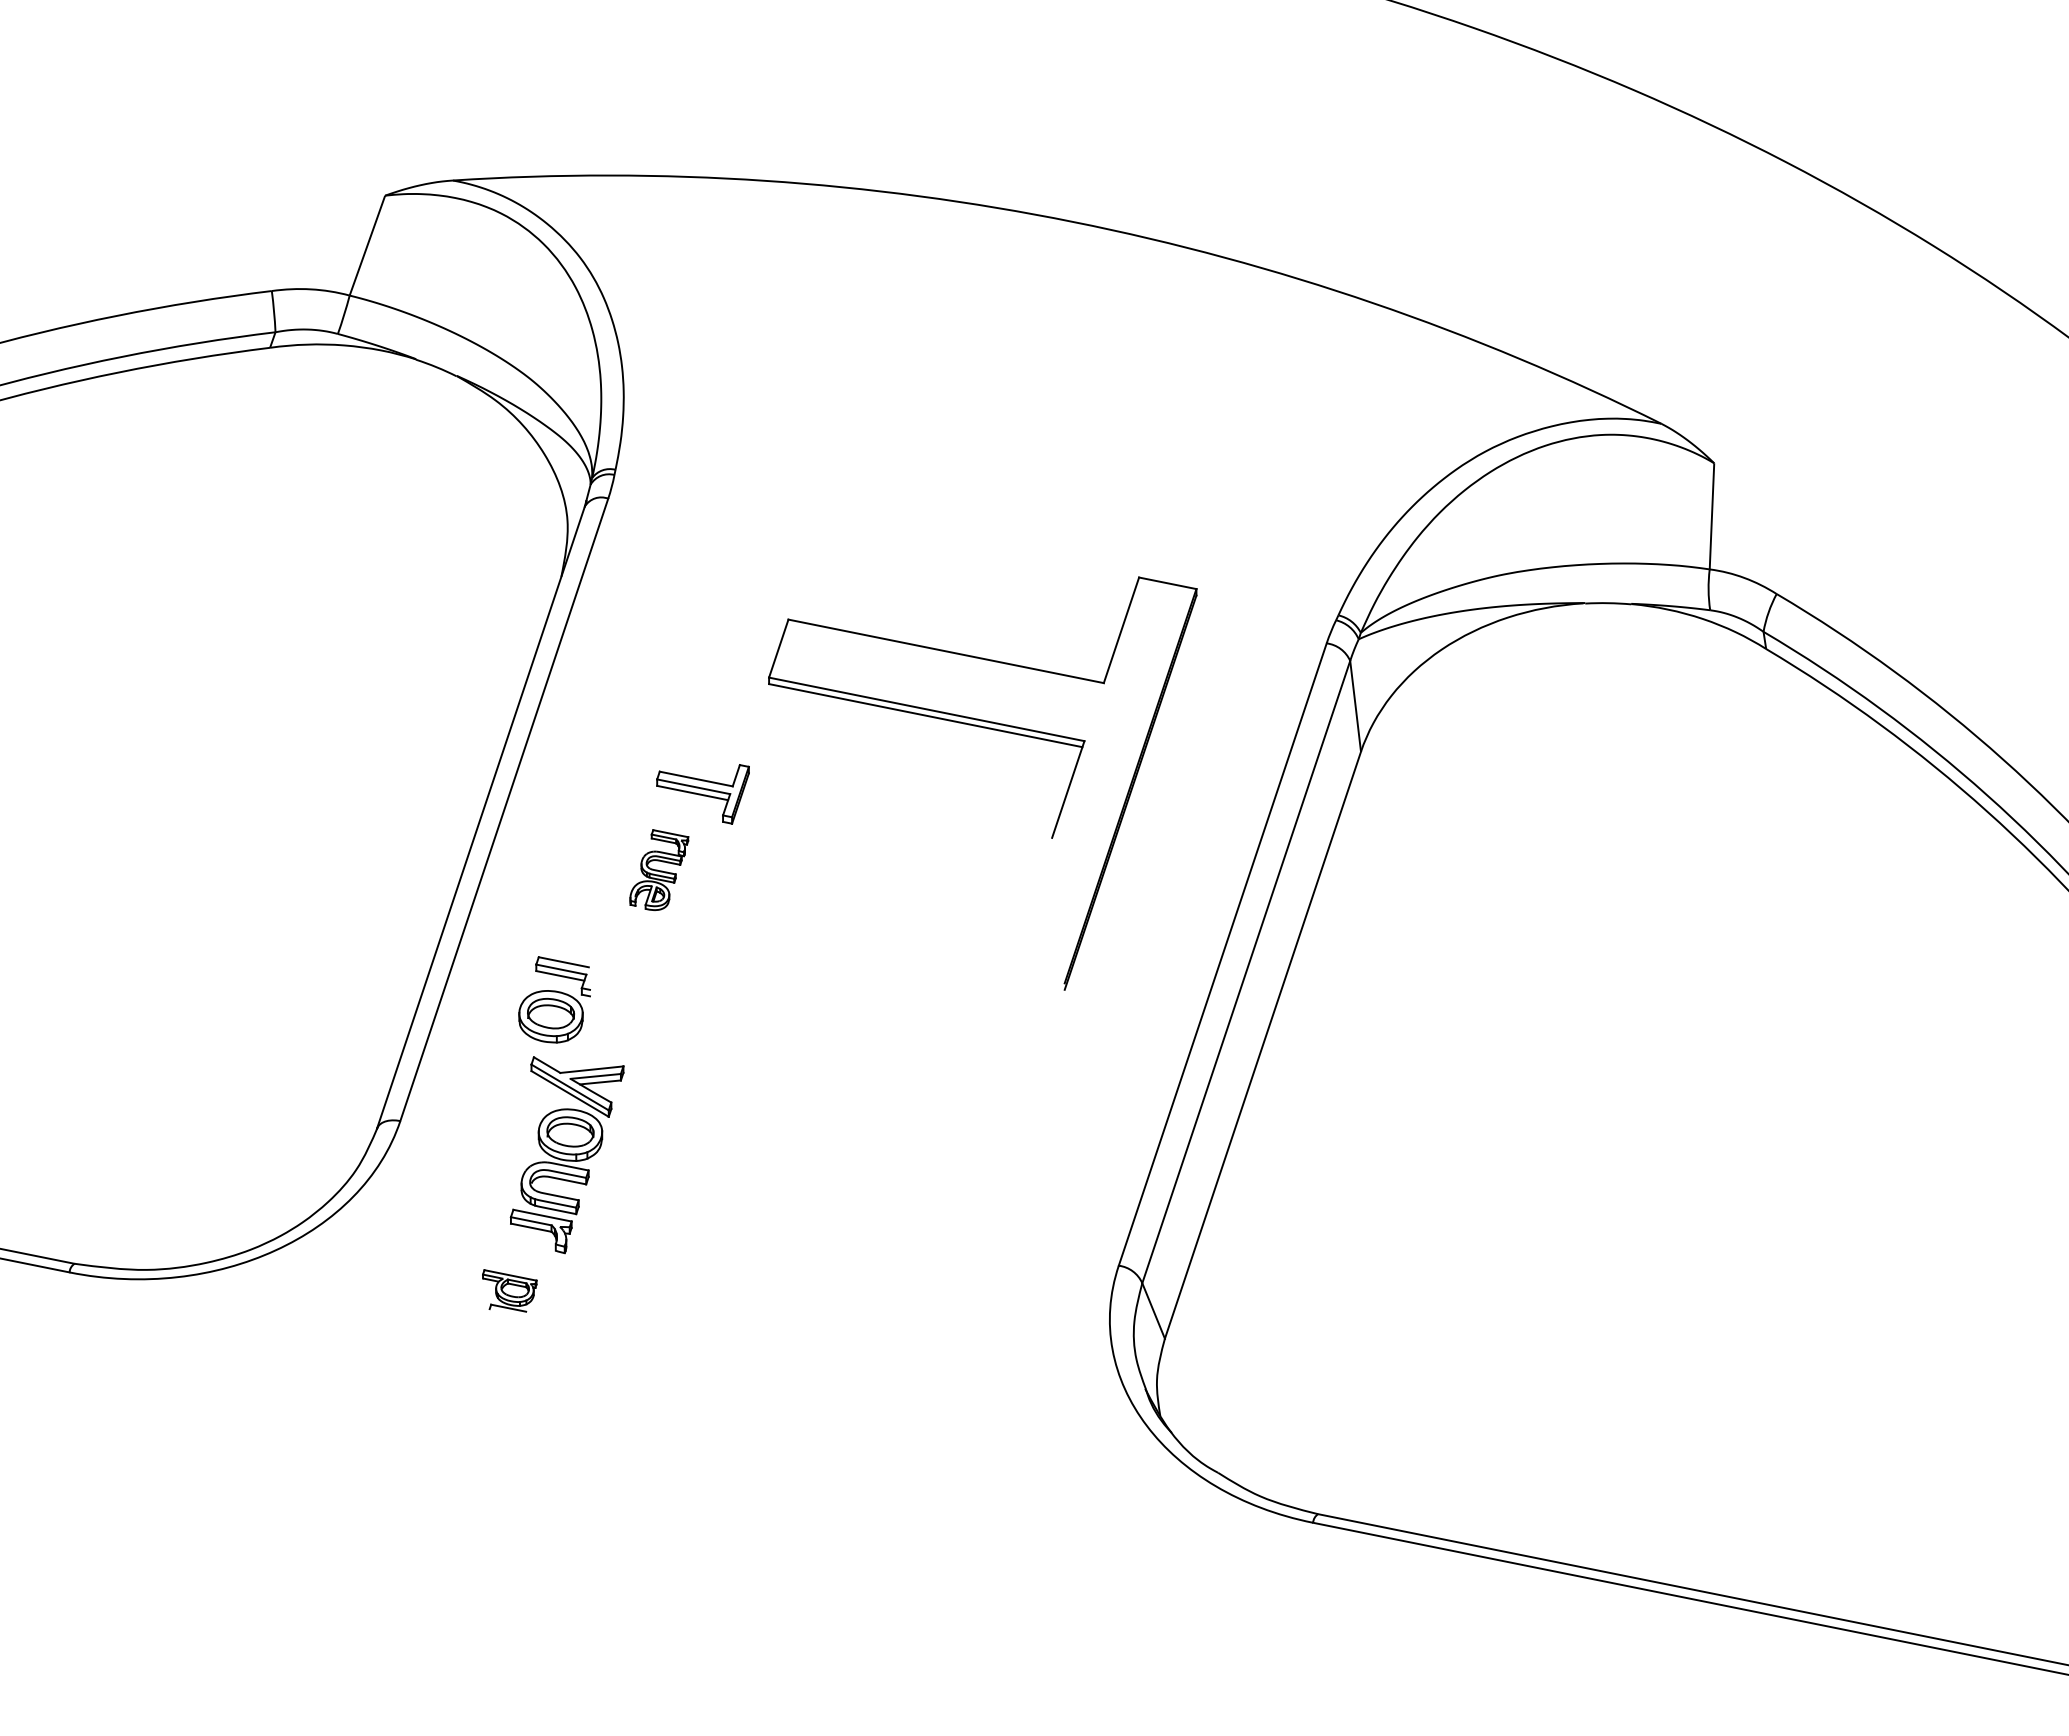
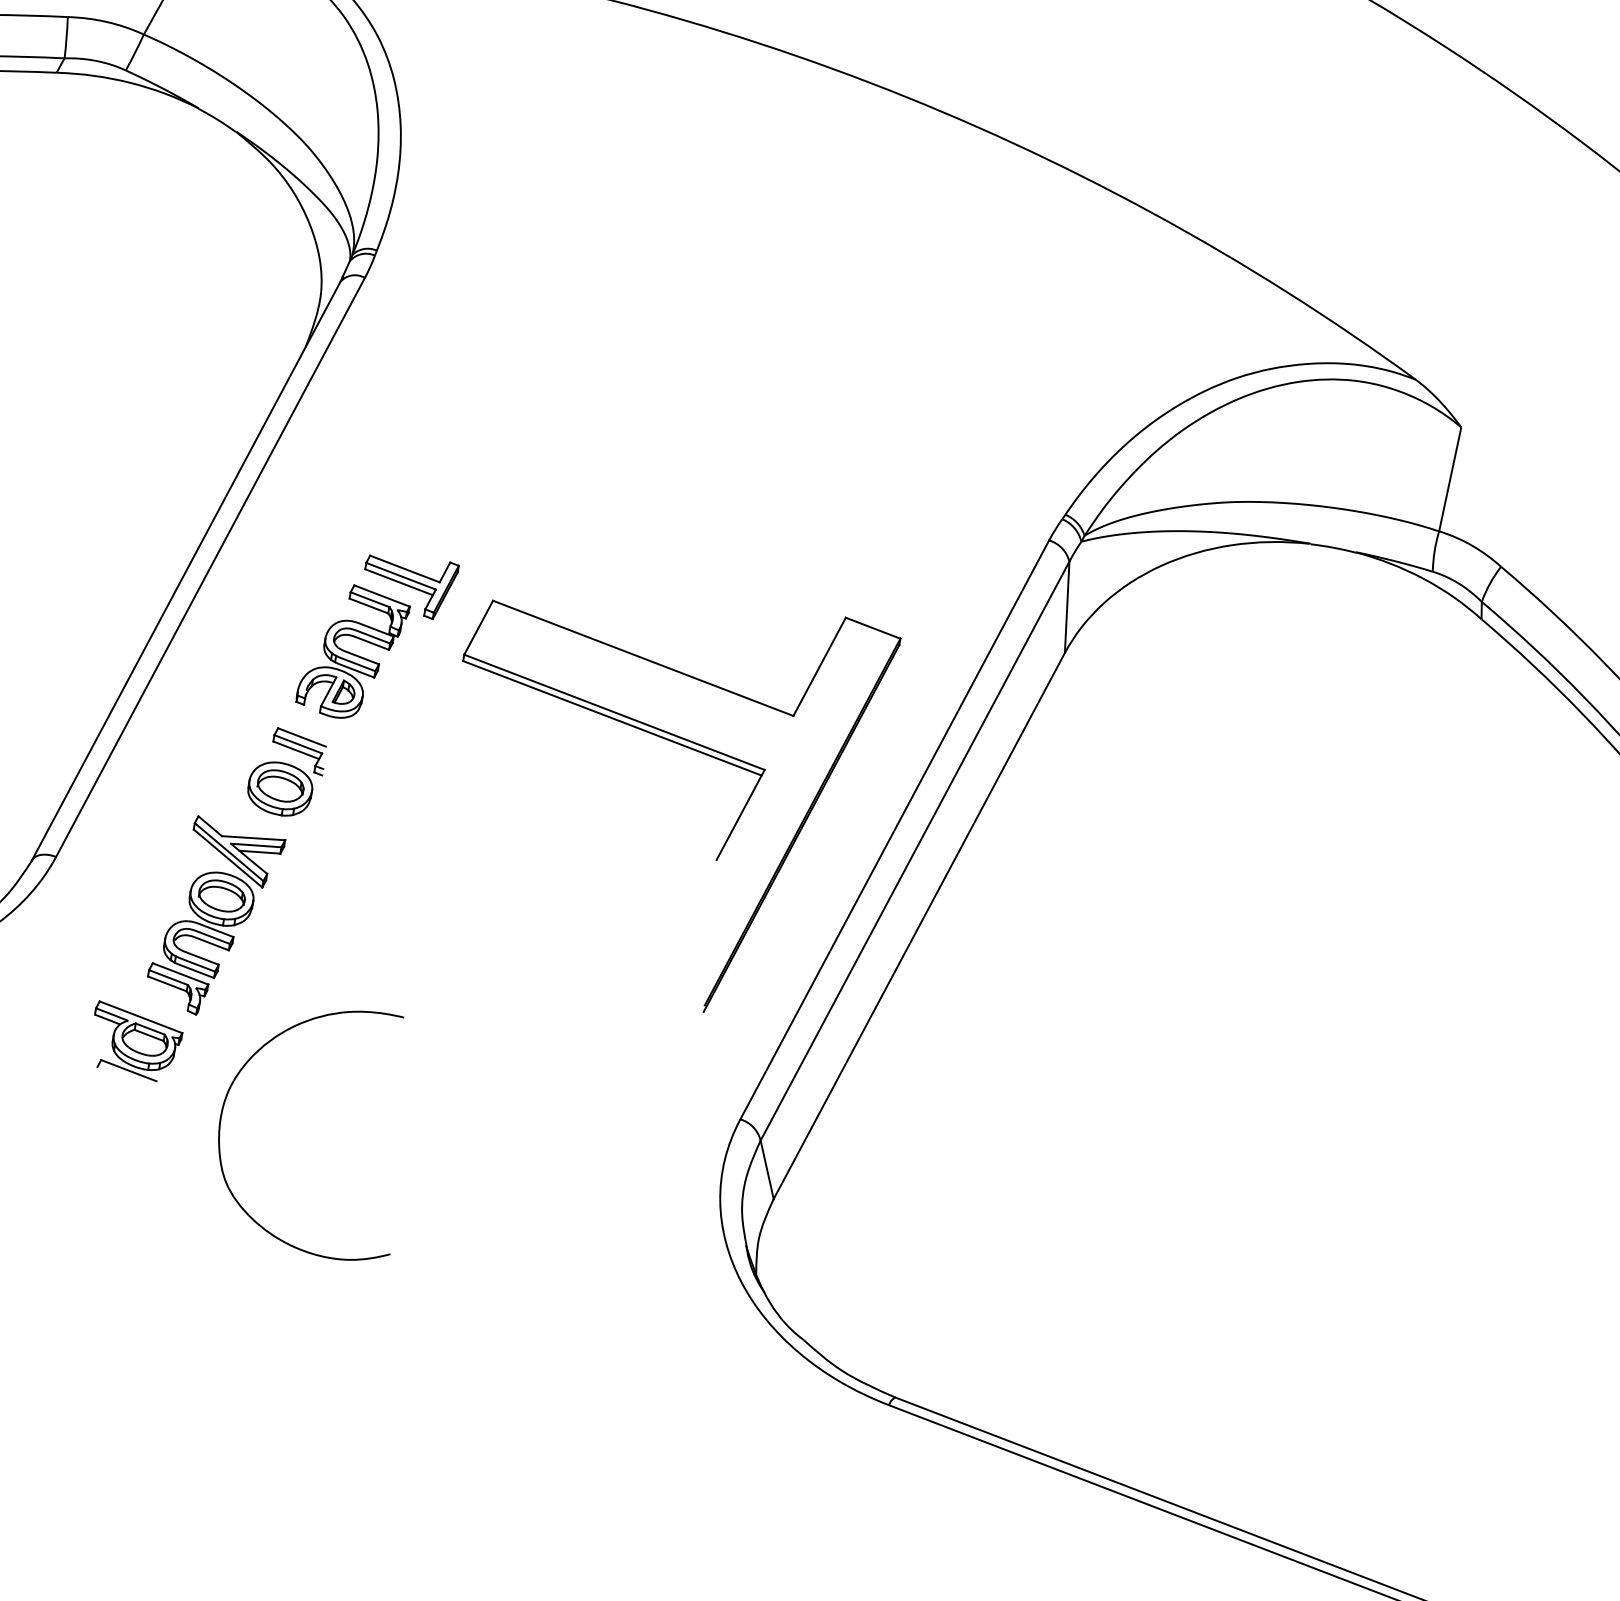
part: (993, 730) -> (676, 744), moved
part: (659, 869) -> (353, 652), size x1.67
part: (554, 999) -> (286, 772), moved
part: (509, 1290) -> (135, 1042), size x1.67
curve: (613, 1314) -> (234, 1083), added

